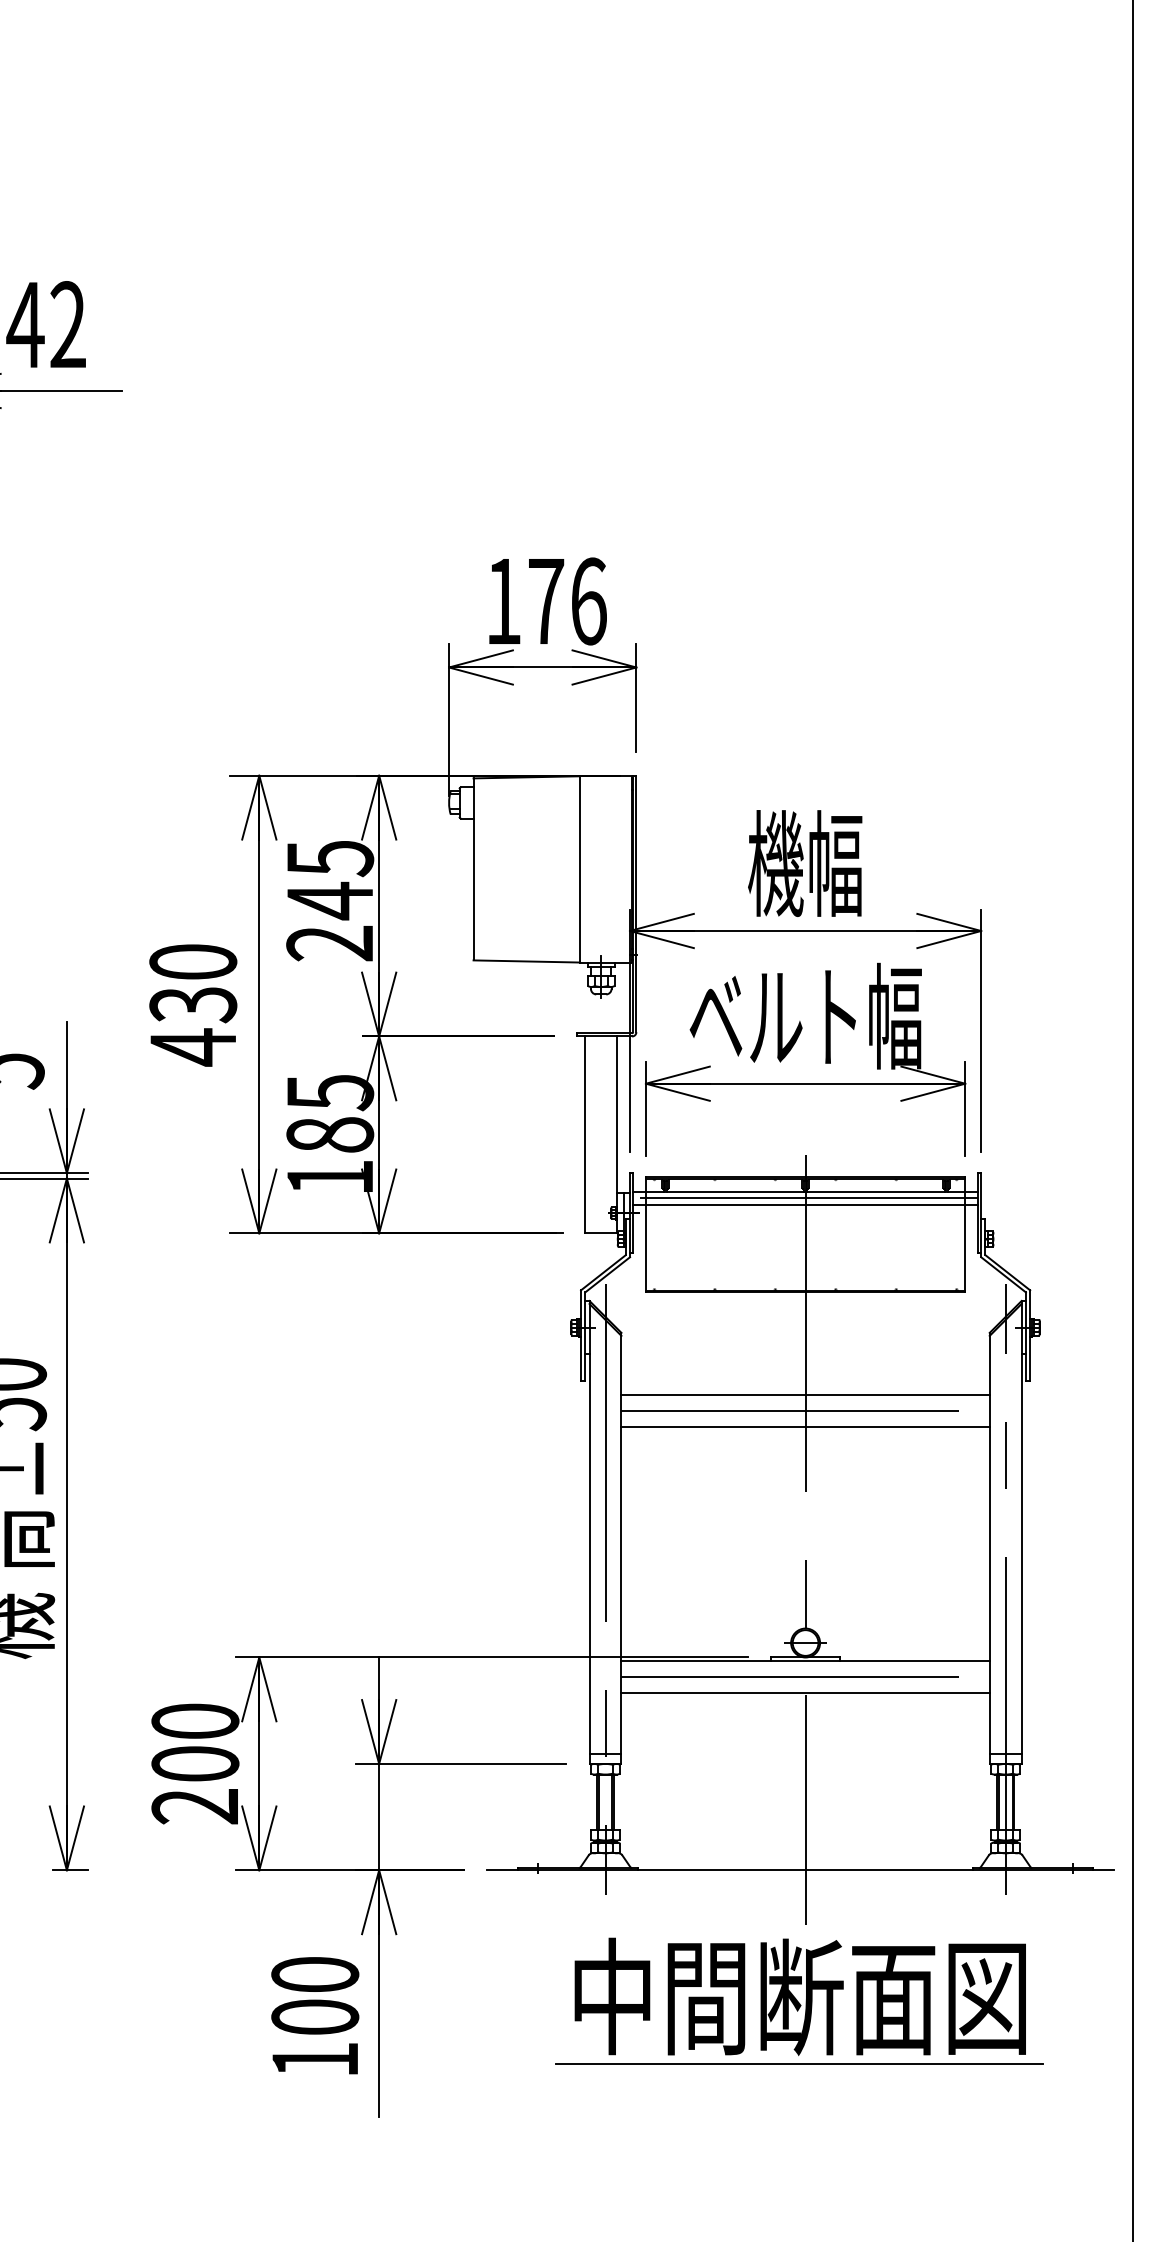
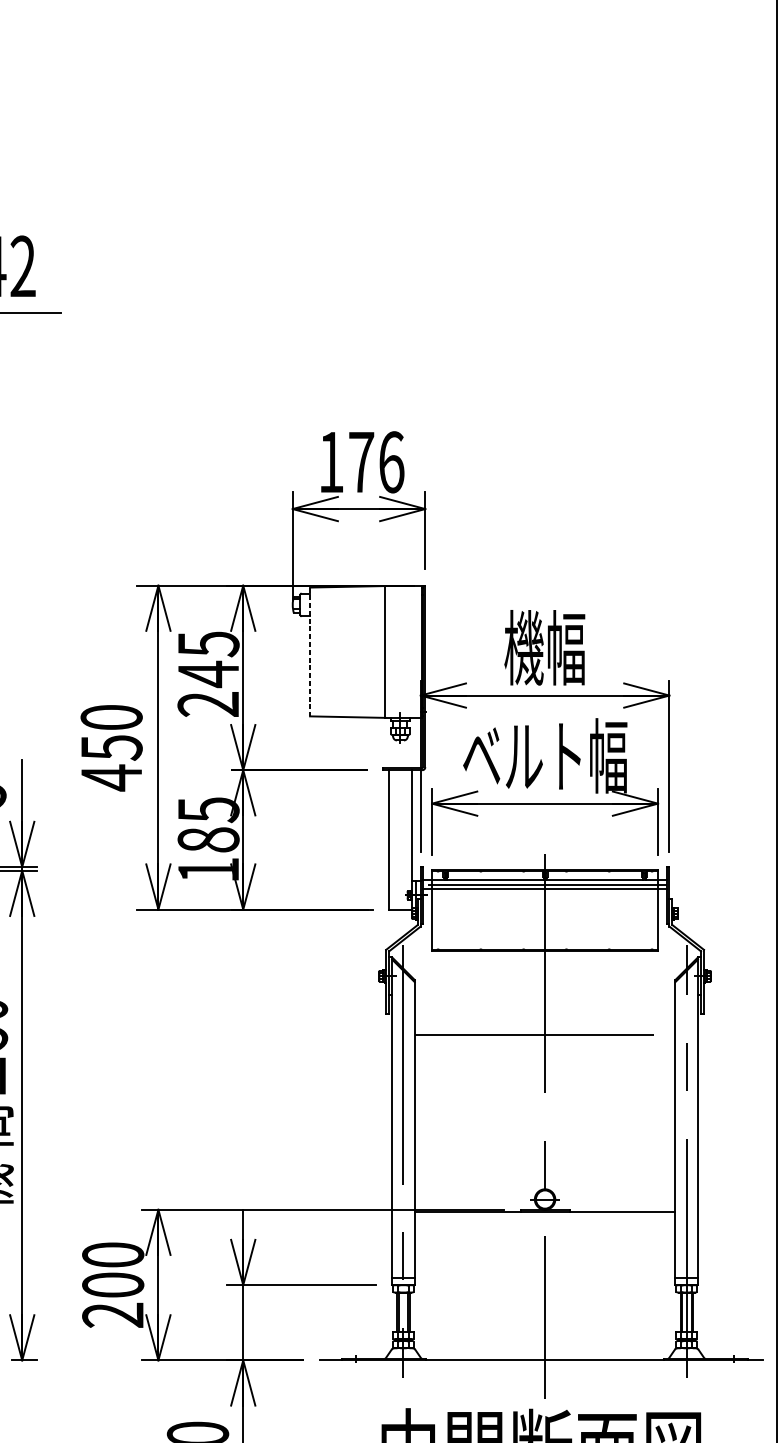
line: (473, 869) -> (310, 652), solid -> dashed
text: (192, 1005) -> (111, 748), 430 -> 450
line: (805, 1394) -> (545, 1023), removed
line: (805, 1426) -> (545, 1046), removed
line: (805, 1676) -> (545, 1223), removed
line: (805, 1692) -> (545, 1234), removed

